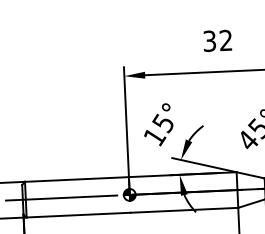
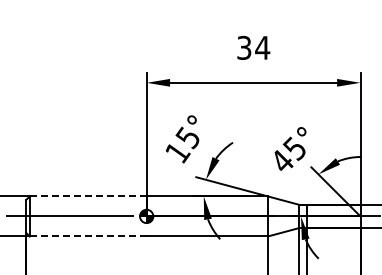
text: (225, 40) -> (262, 47), 32 -> 34
line: (76, 179) -> (87, 196), solid -> dashed
line: (78, 215) -> (88, 236), solid -> dashed

